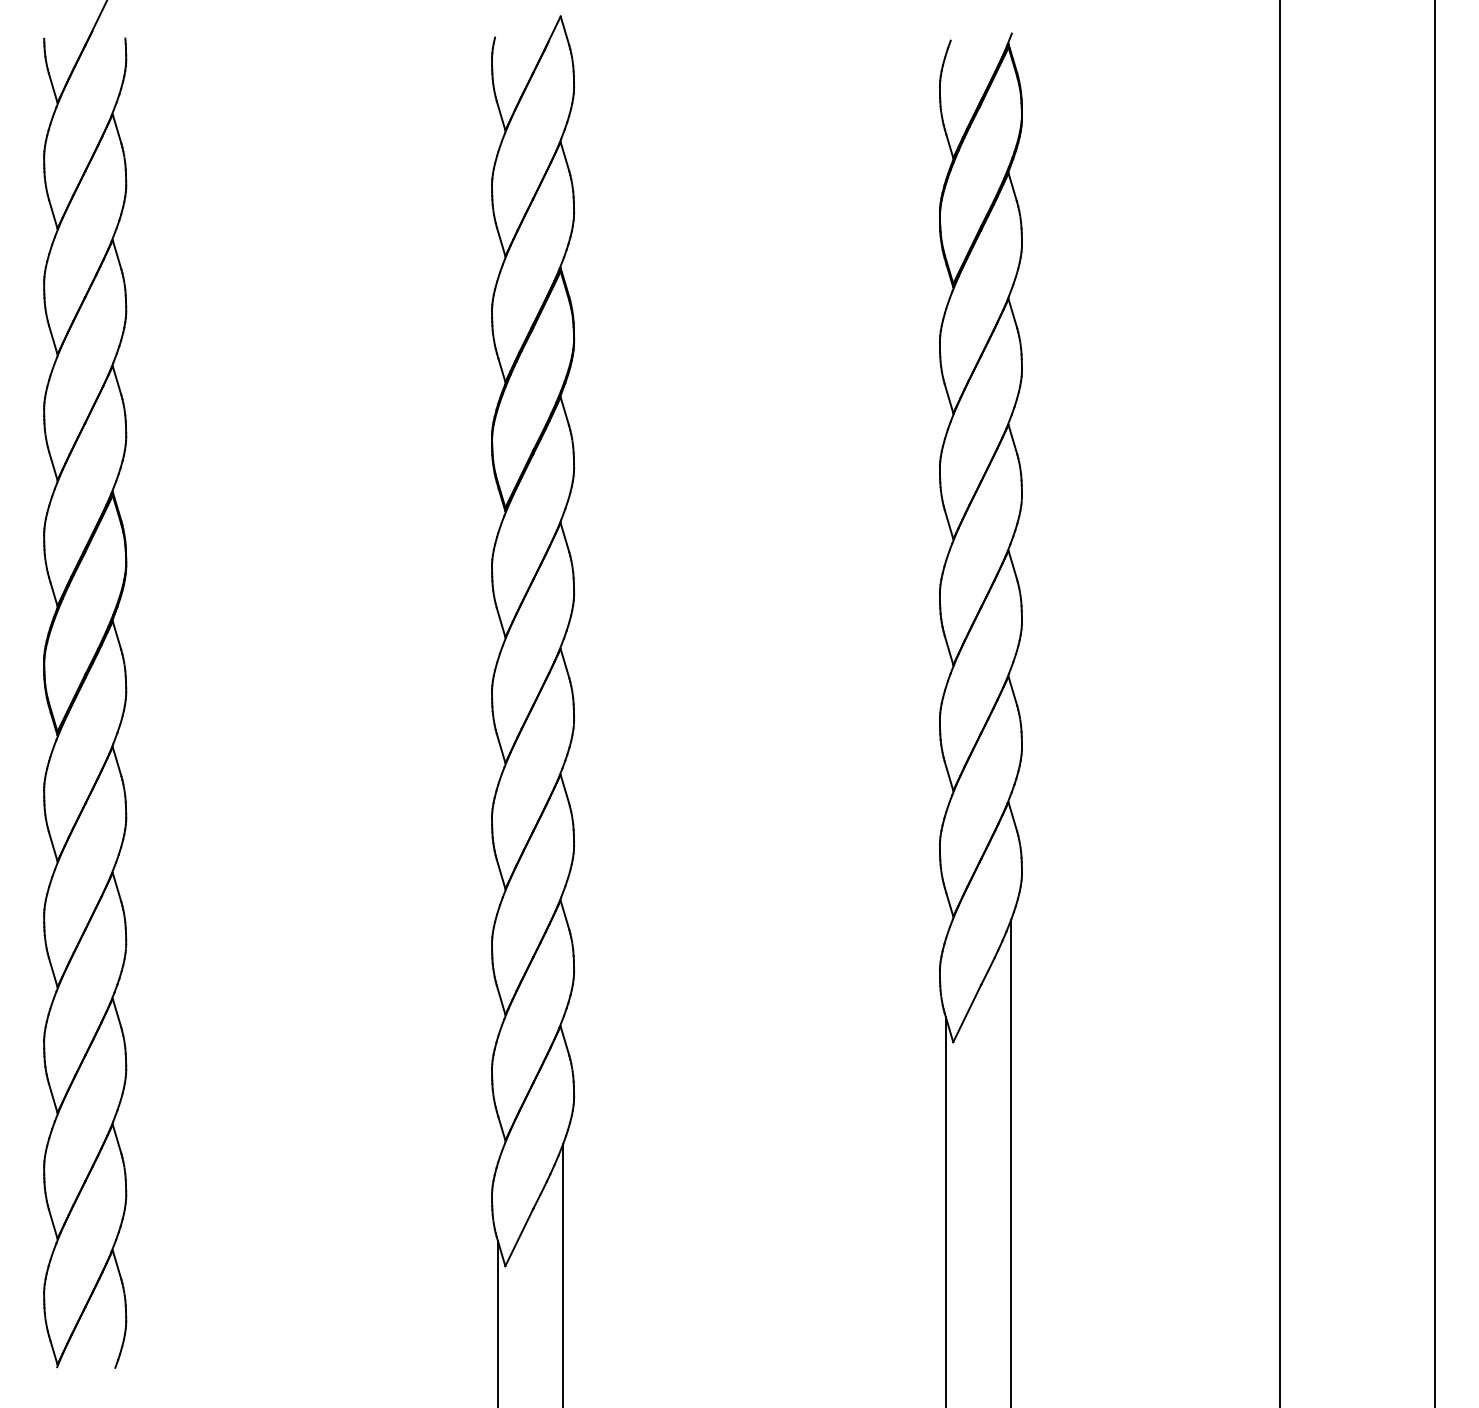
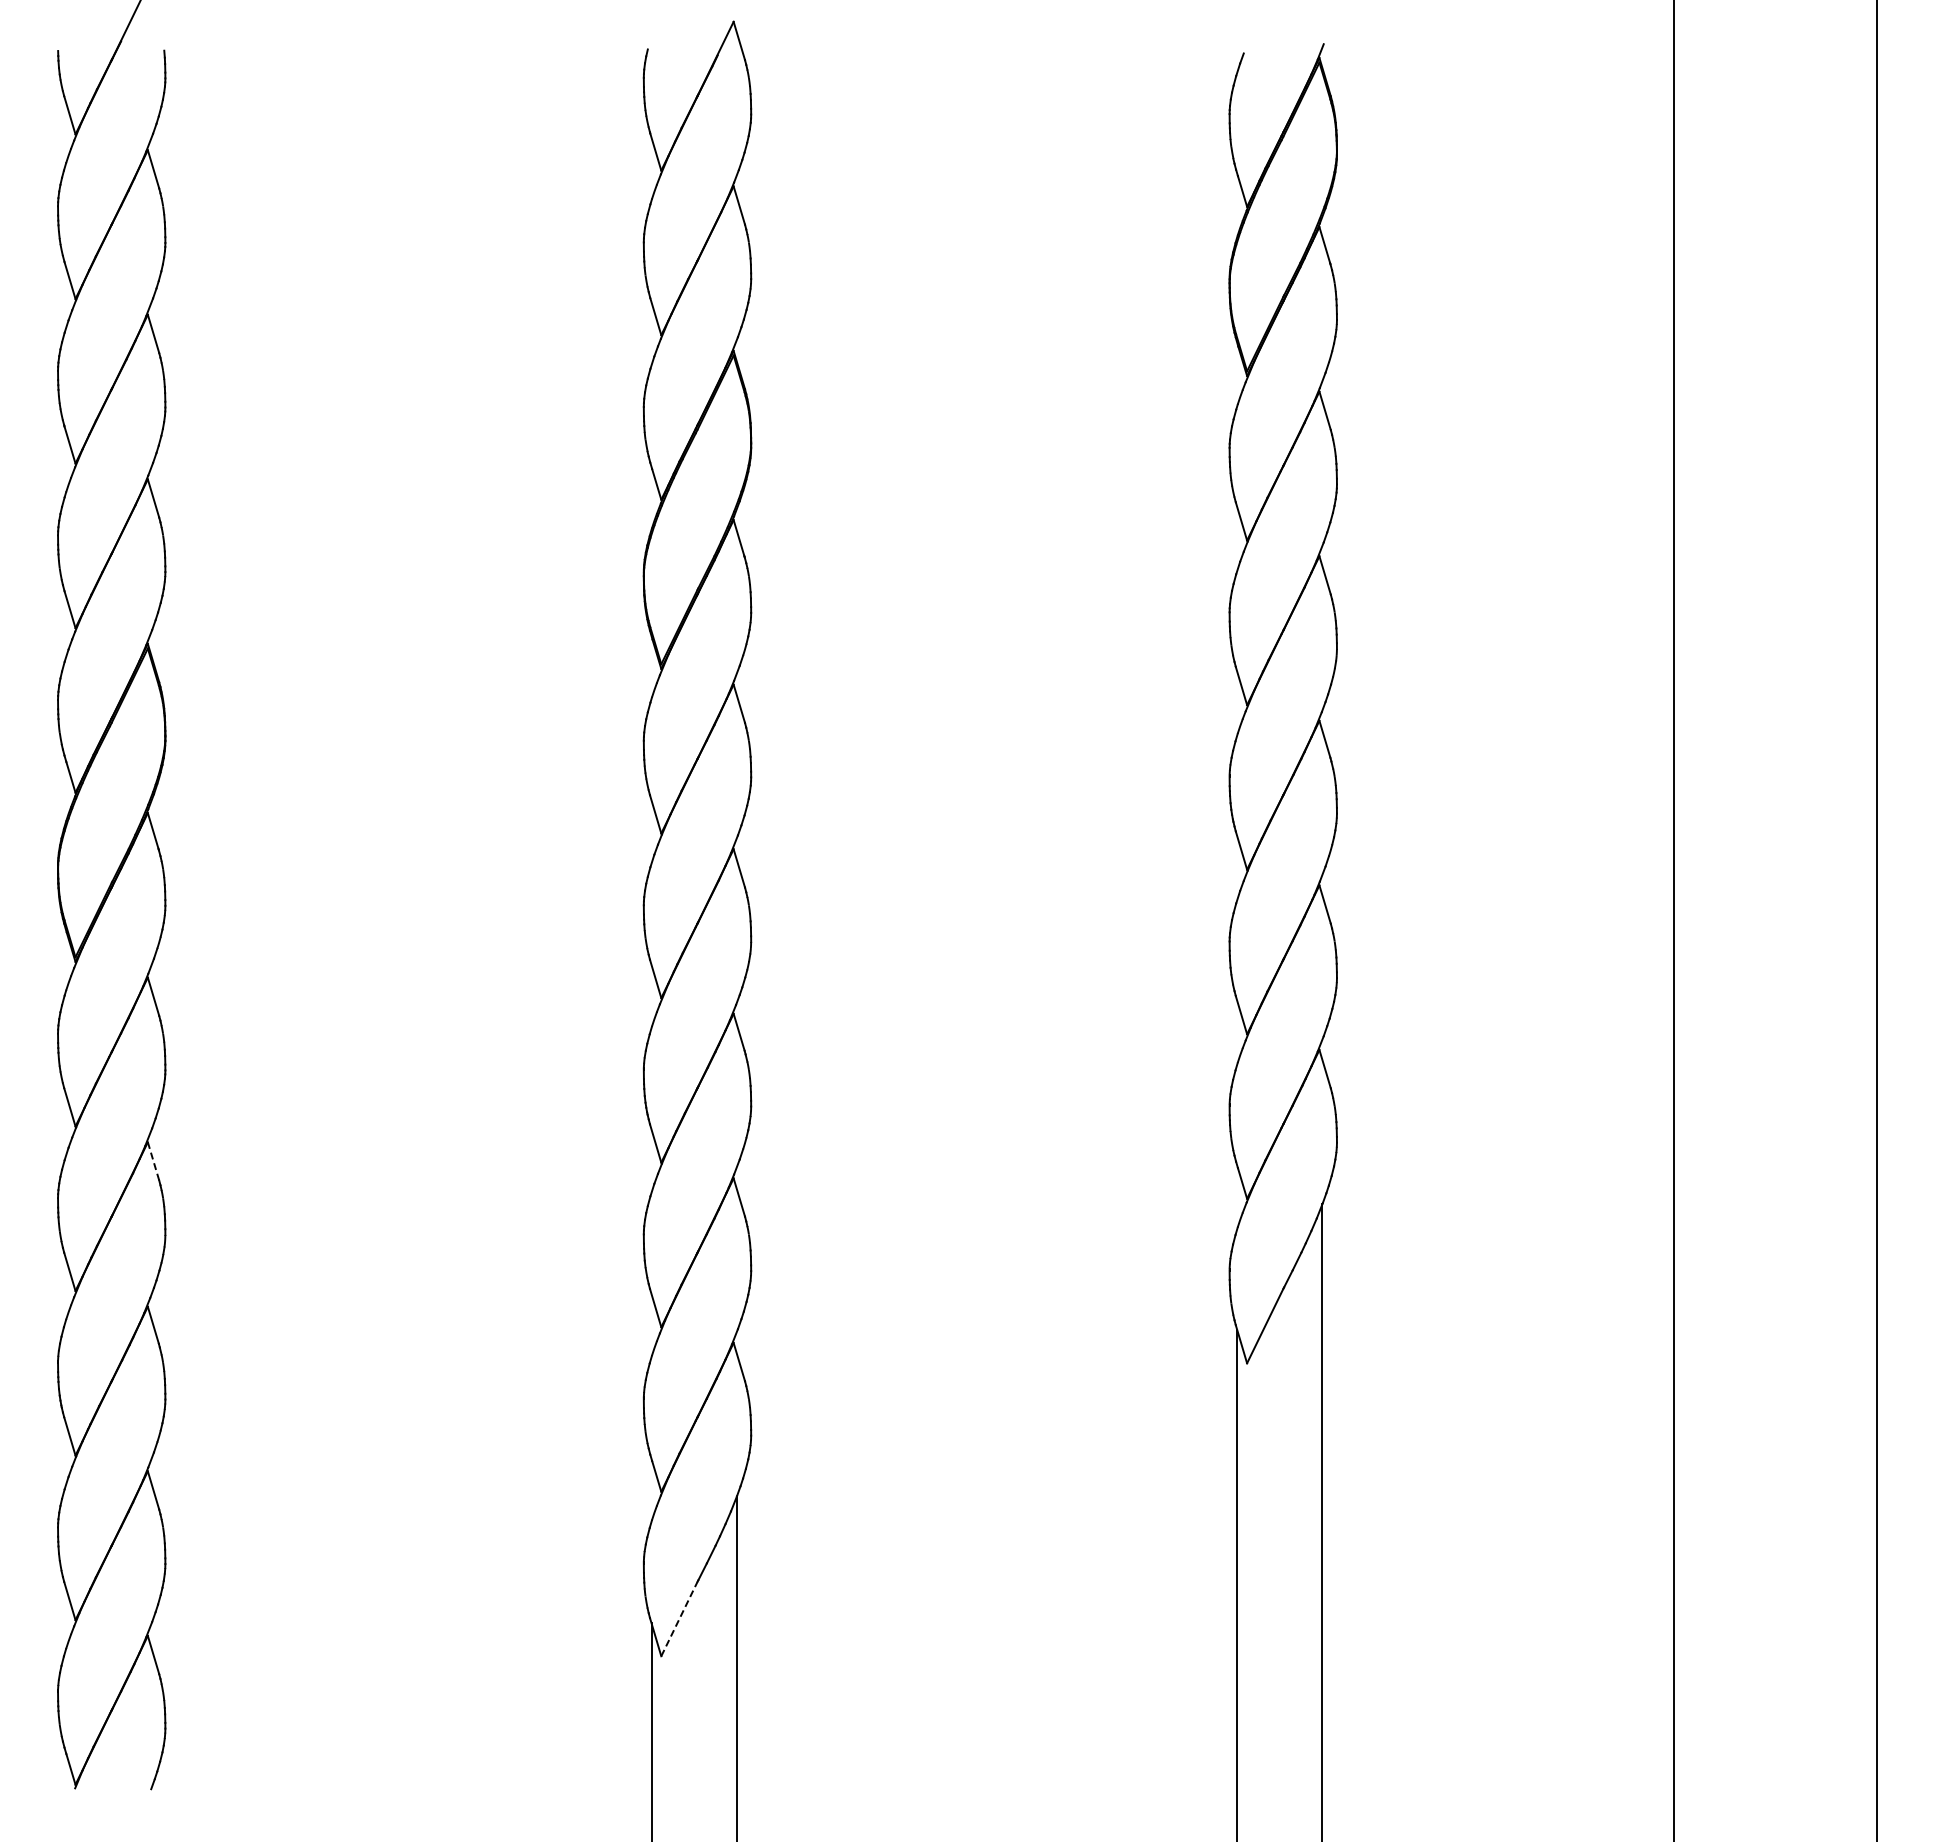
line: (117, 887) -> (153, 1161), solid -> dashed
line: (519, 1237) -> (679, 1618), solid -> dashed

